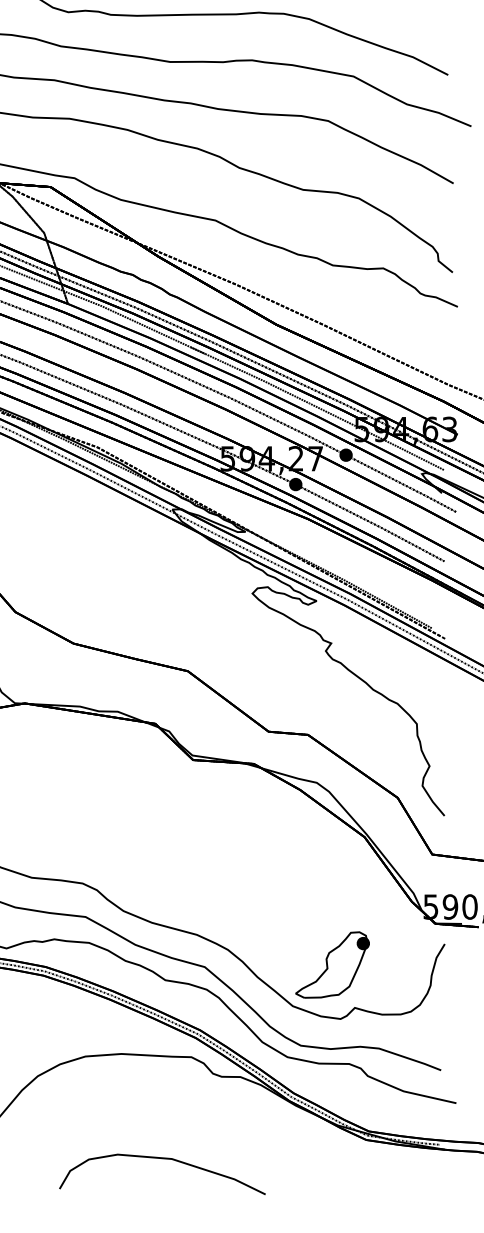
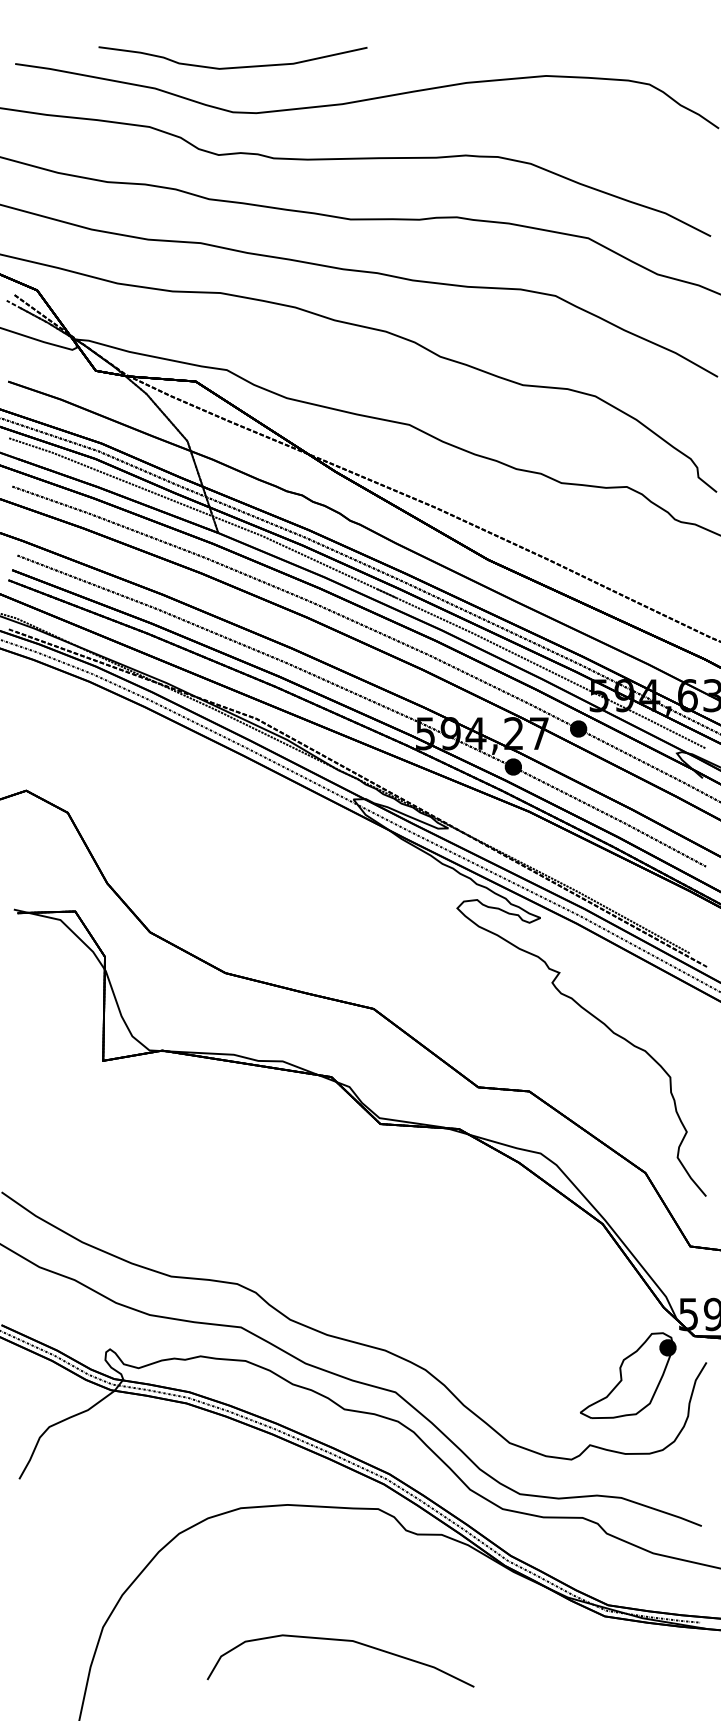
part: (332, 964) -> (628, 1375), moved

